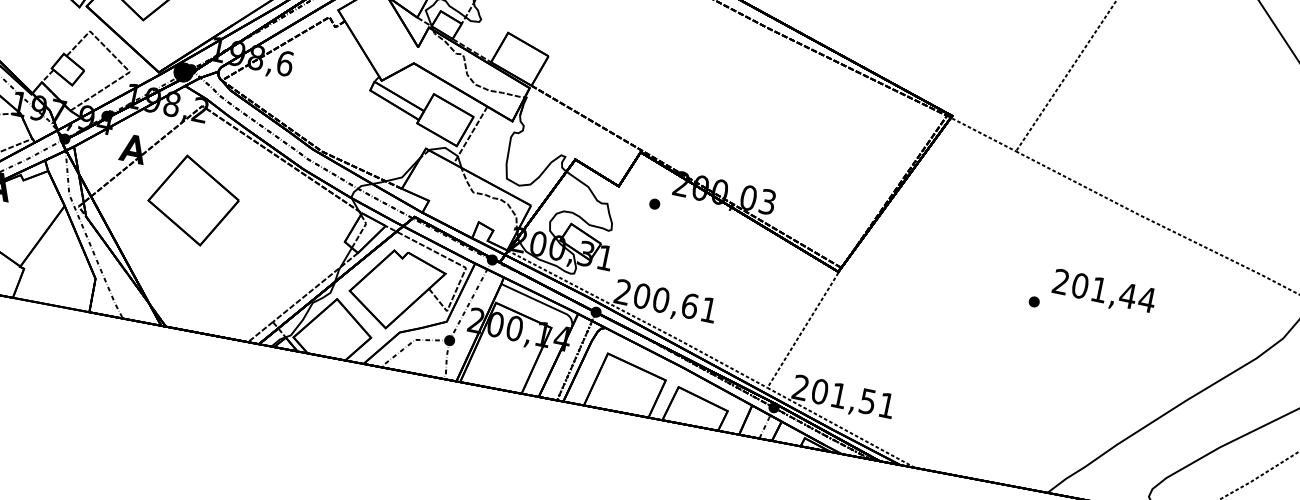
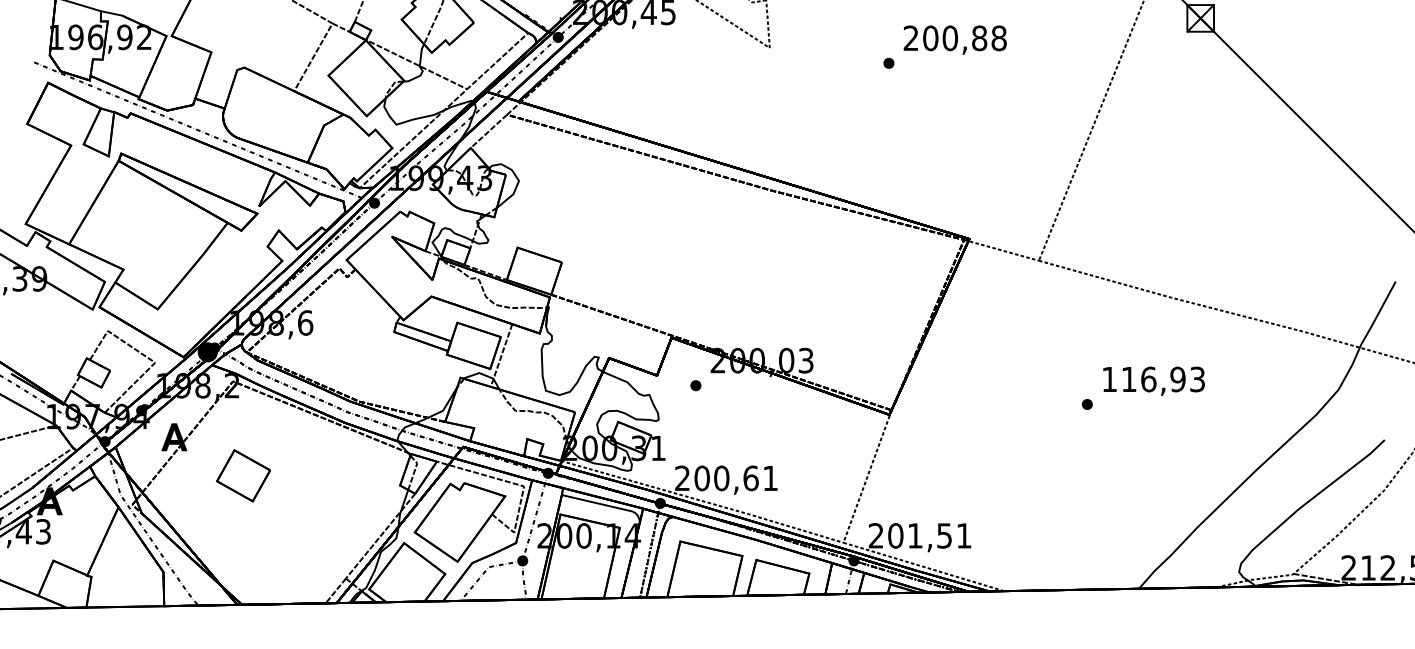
part: (193, 200) -> (243, 475), size x0.6
text: (1104, 290) -> (1153, 379), 201,44 -> 116,93

